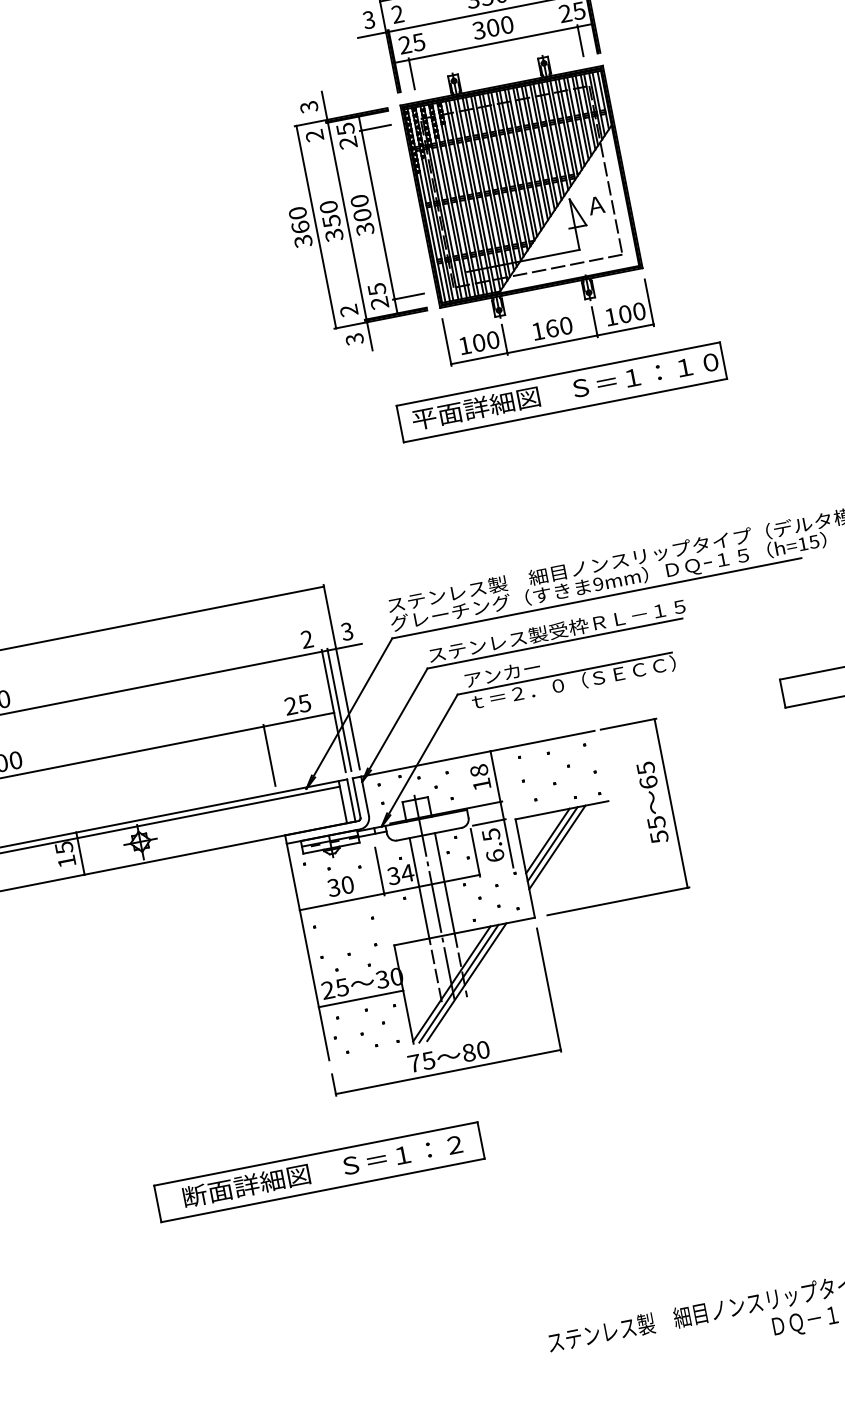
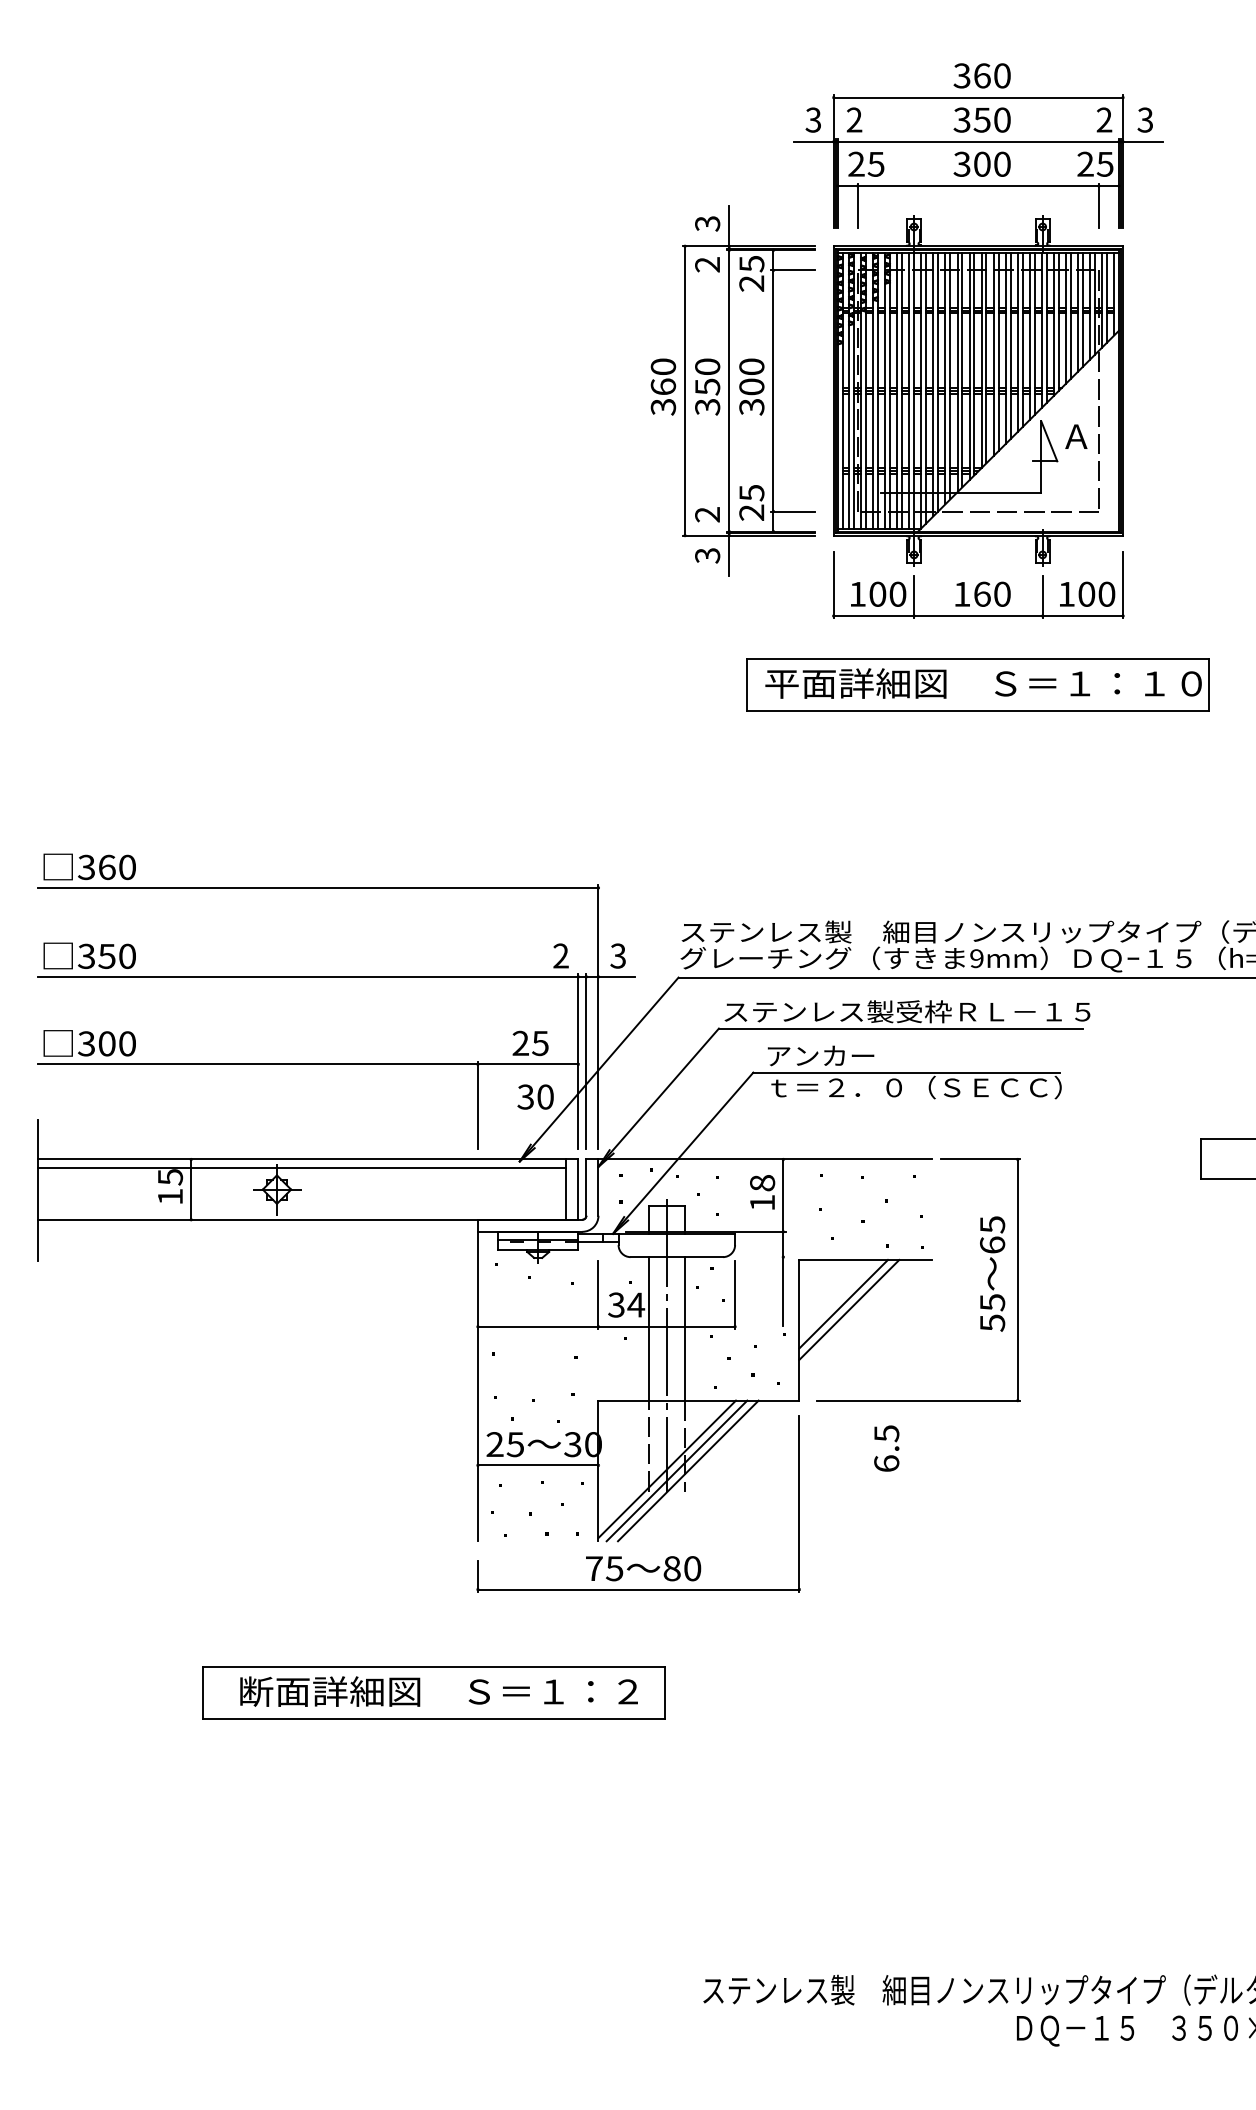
line: (489, 822) -> (762, 1257), removed
line: (547, 841) -> (837, 1298), removed
text: (493, 845) -> (886, 1448), moved
text: (340, 886) -> (535, 1096), moved

